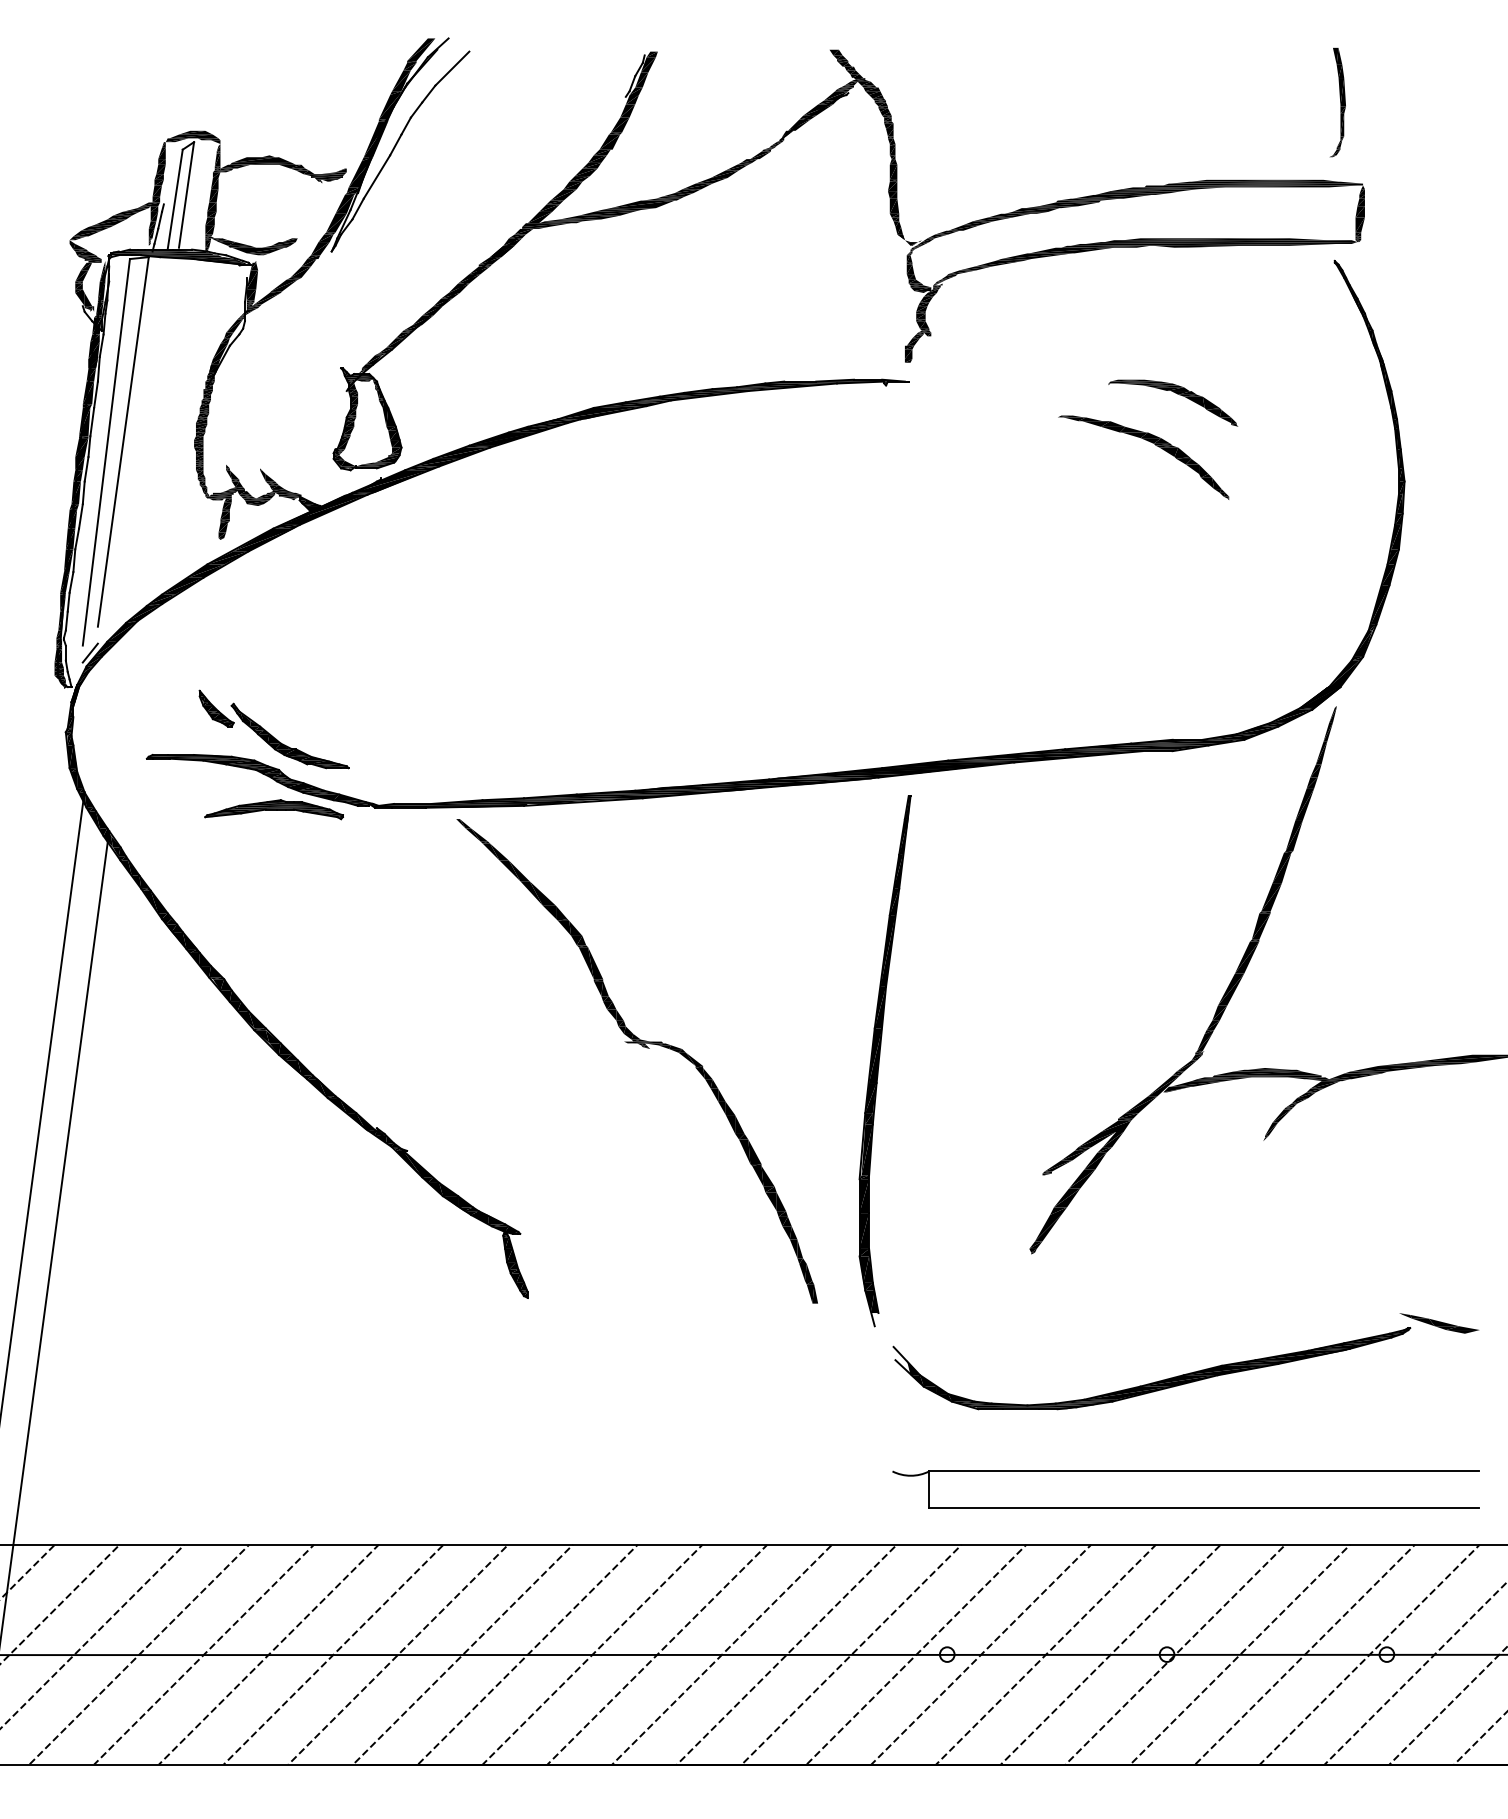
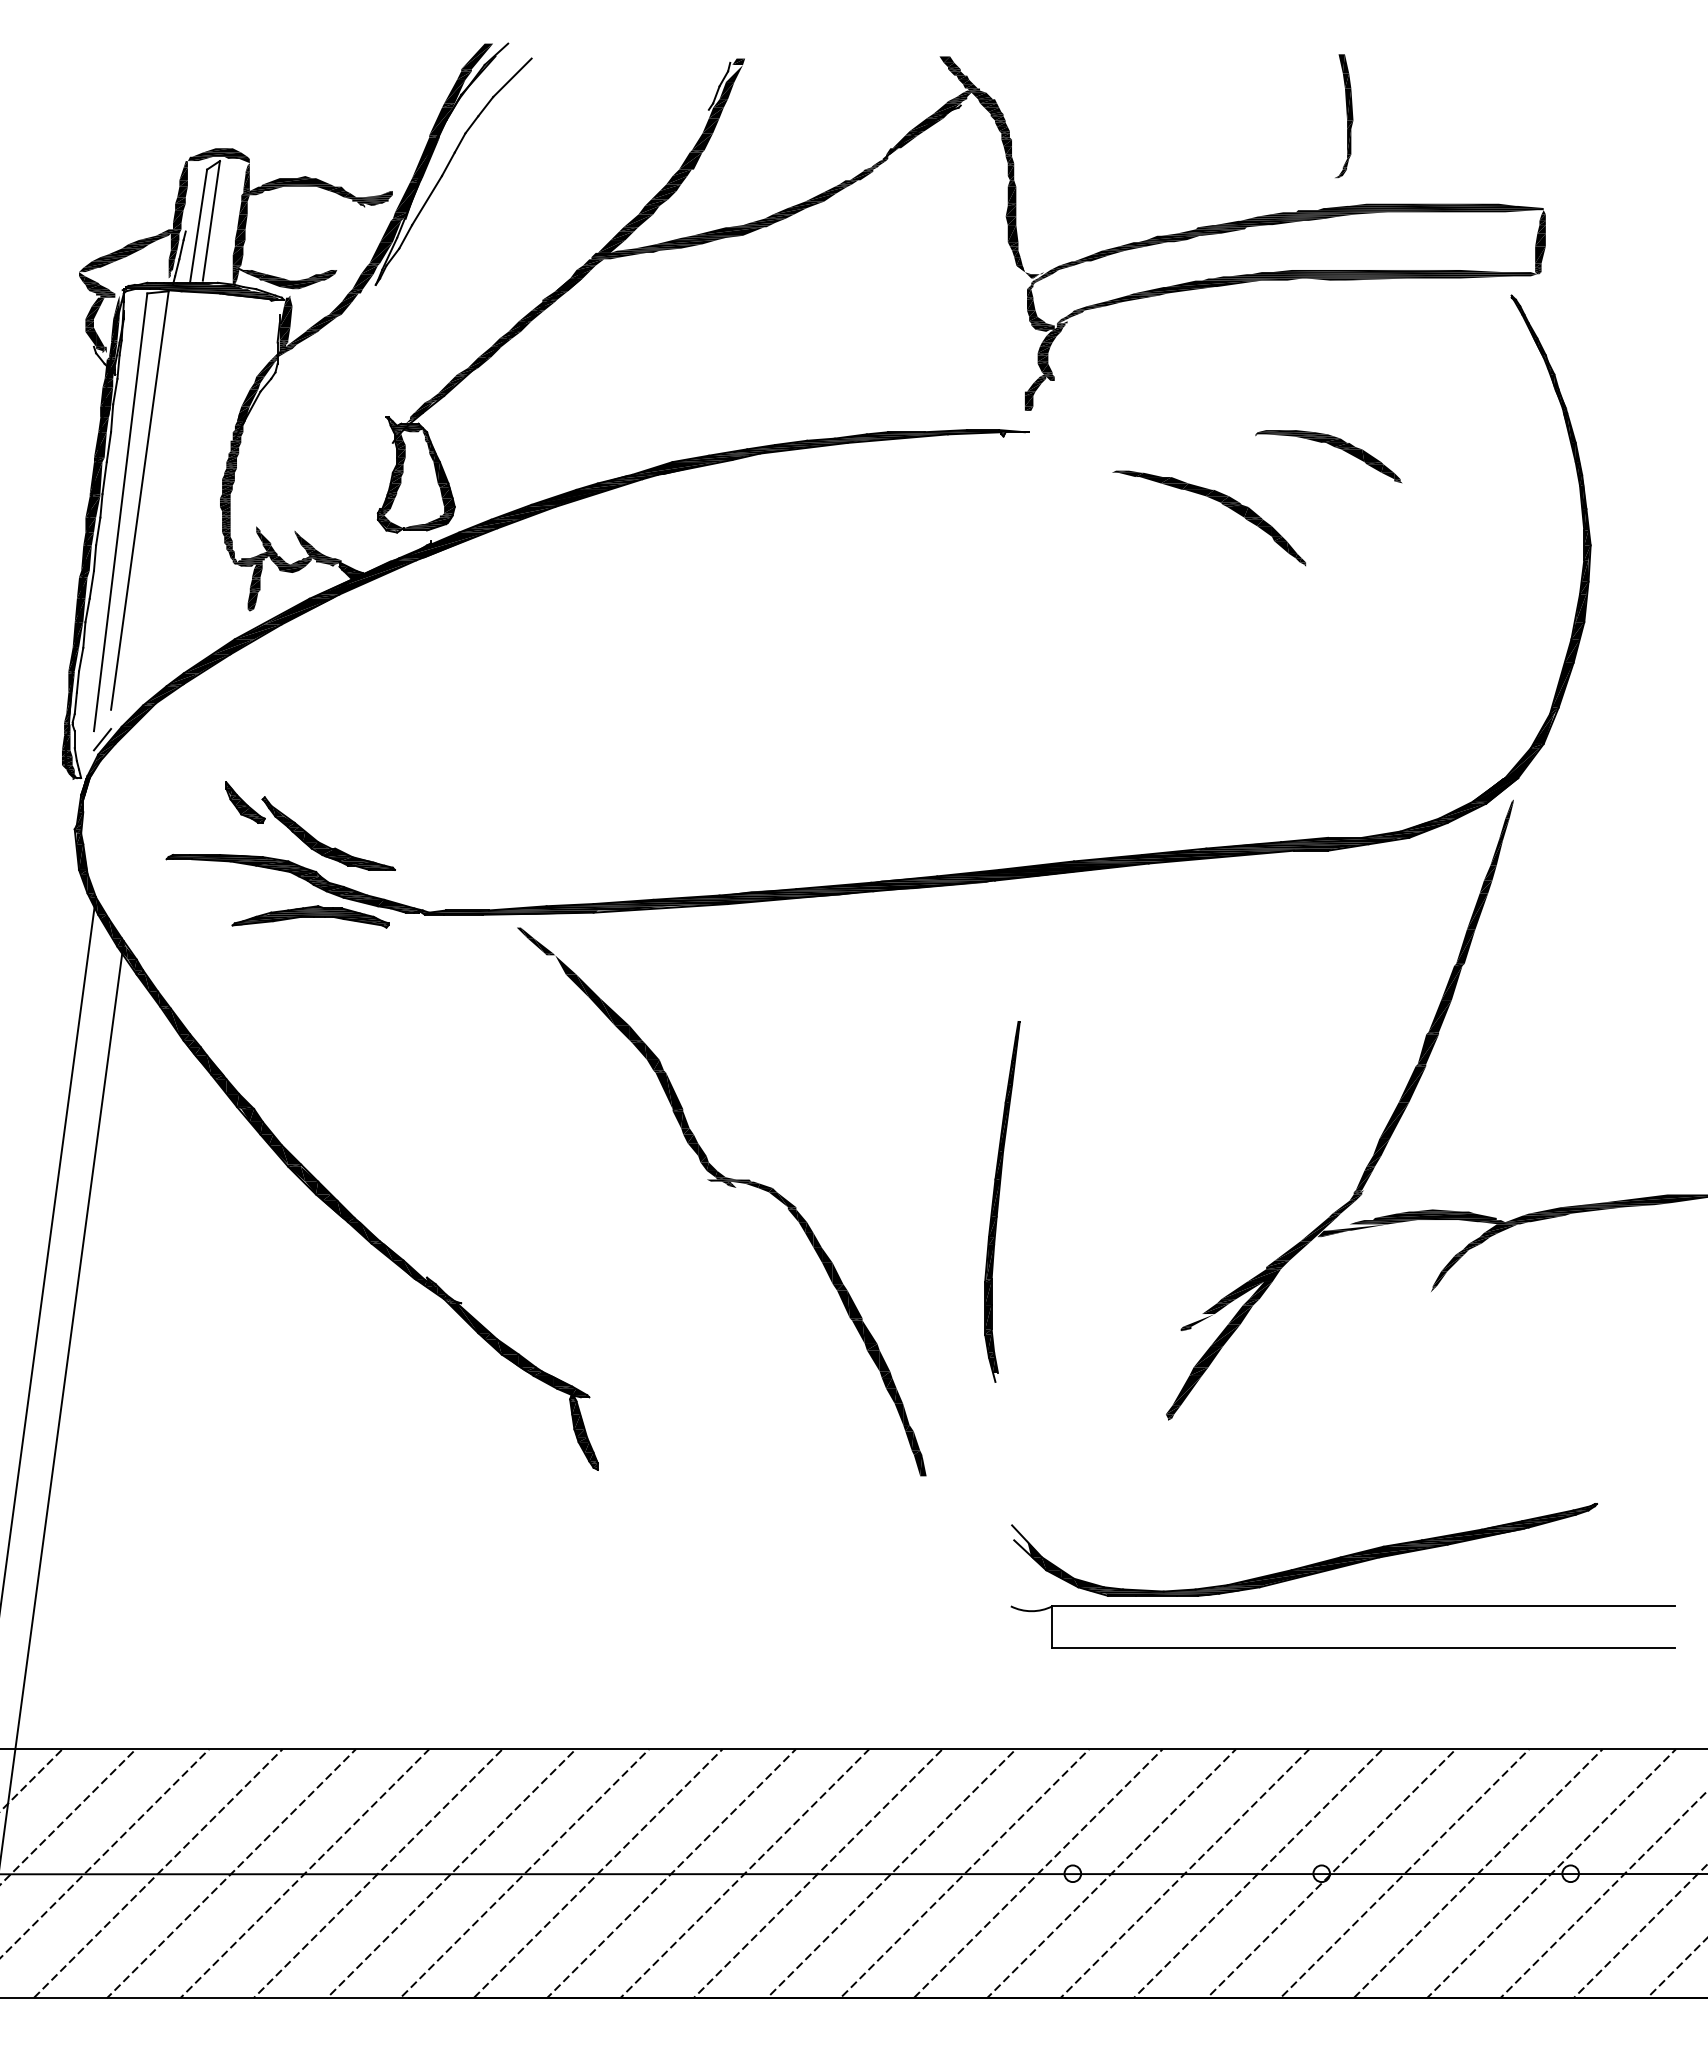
fill: (648, 64) -> (734, 73), removed
part: (1338, 102) -> (1344, 116), moved
part: (1150, 442) -> (1217, 501), moved
fill: (490, 851) -> (555, 964), removed
part: (885, 1060) -> (1002, 1201), size x0.6
fill: (1197, 1083) -> (1356, 1227), removed
fill: (1058, 1166) -> (1198, 1320), removed
part: (1439, 1323) -> (1630, 1498), removed
part: (1185, 1471) -> (1342, 1606), moved

